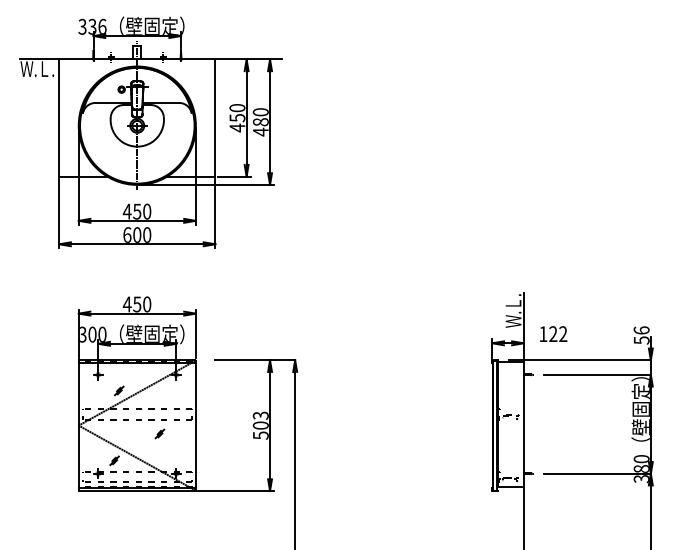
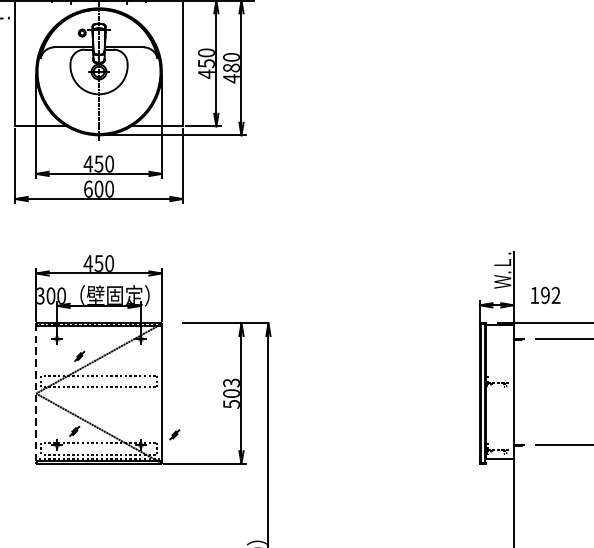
text: (553, 334) -> (545, 295), 122 -> 192
line: (78, 426) -> (35, 394), solid -> dashed
part: (159, 433) -> (174, 434), moved

